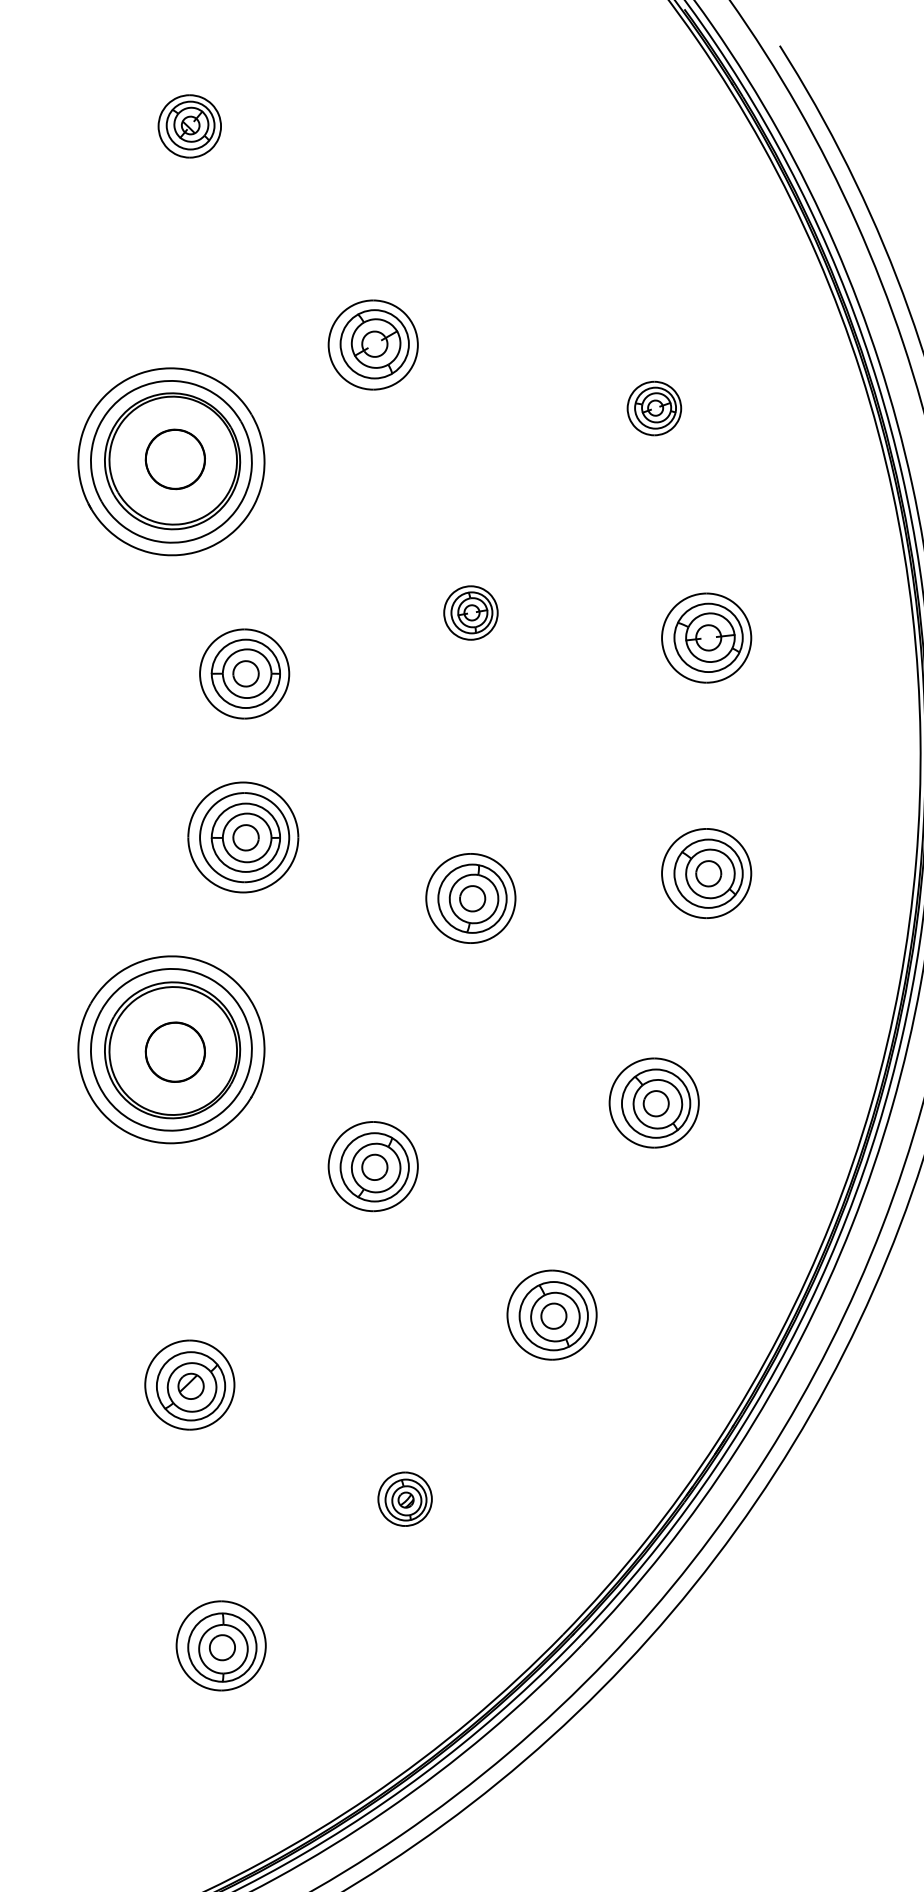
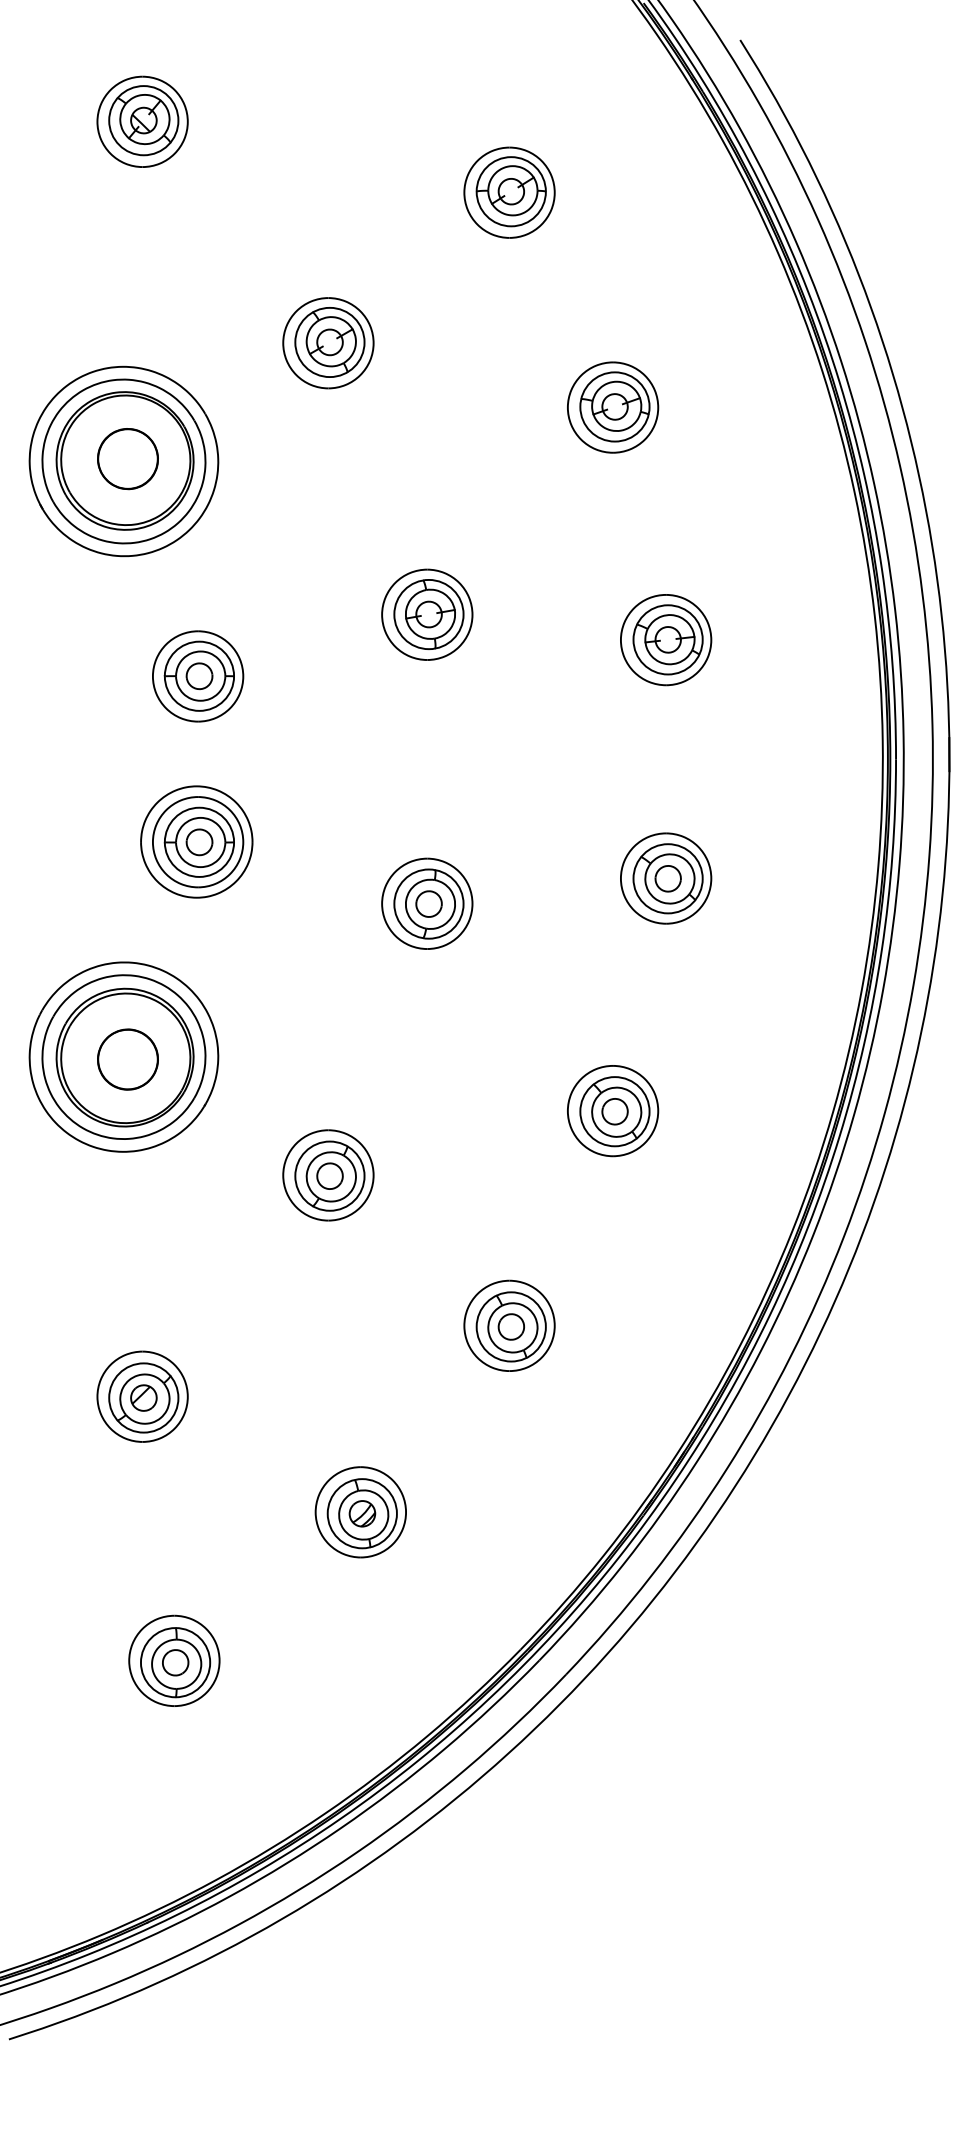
part: (189, 126) -> (142, 121), size x1.43
part: (552, 196) -> (509, 192), added
part: (654, 408) -> (613, 407), size x1.67
part: (471, 612) -> (427, 614), size x1.67
part: (404, 1499) -> (360, 1512), size x1.67

